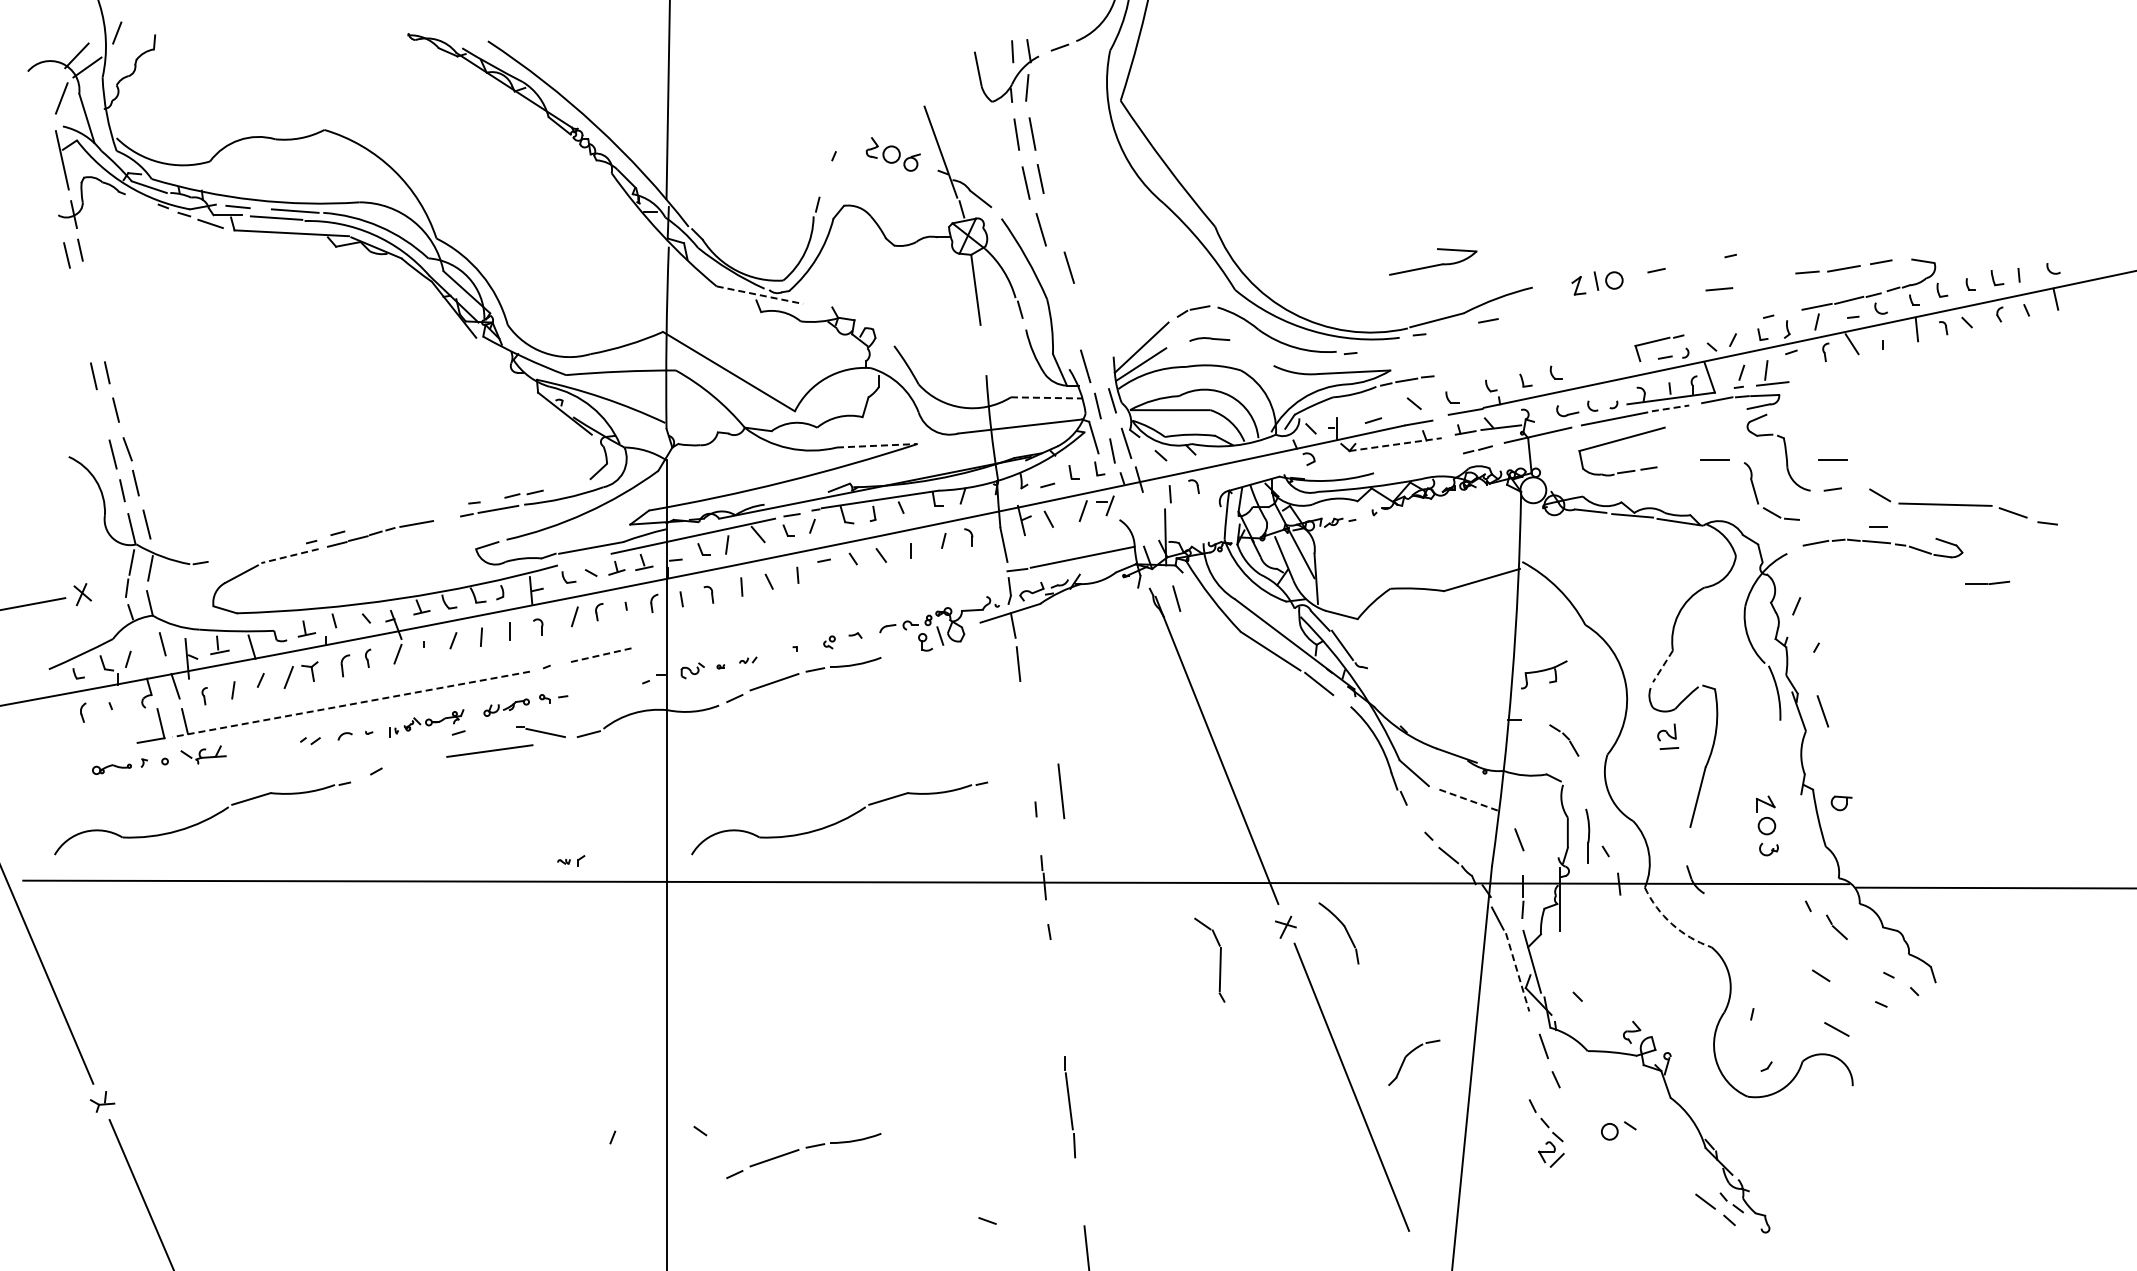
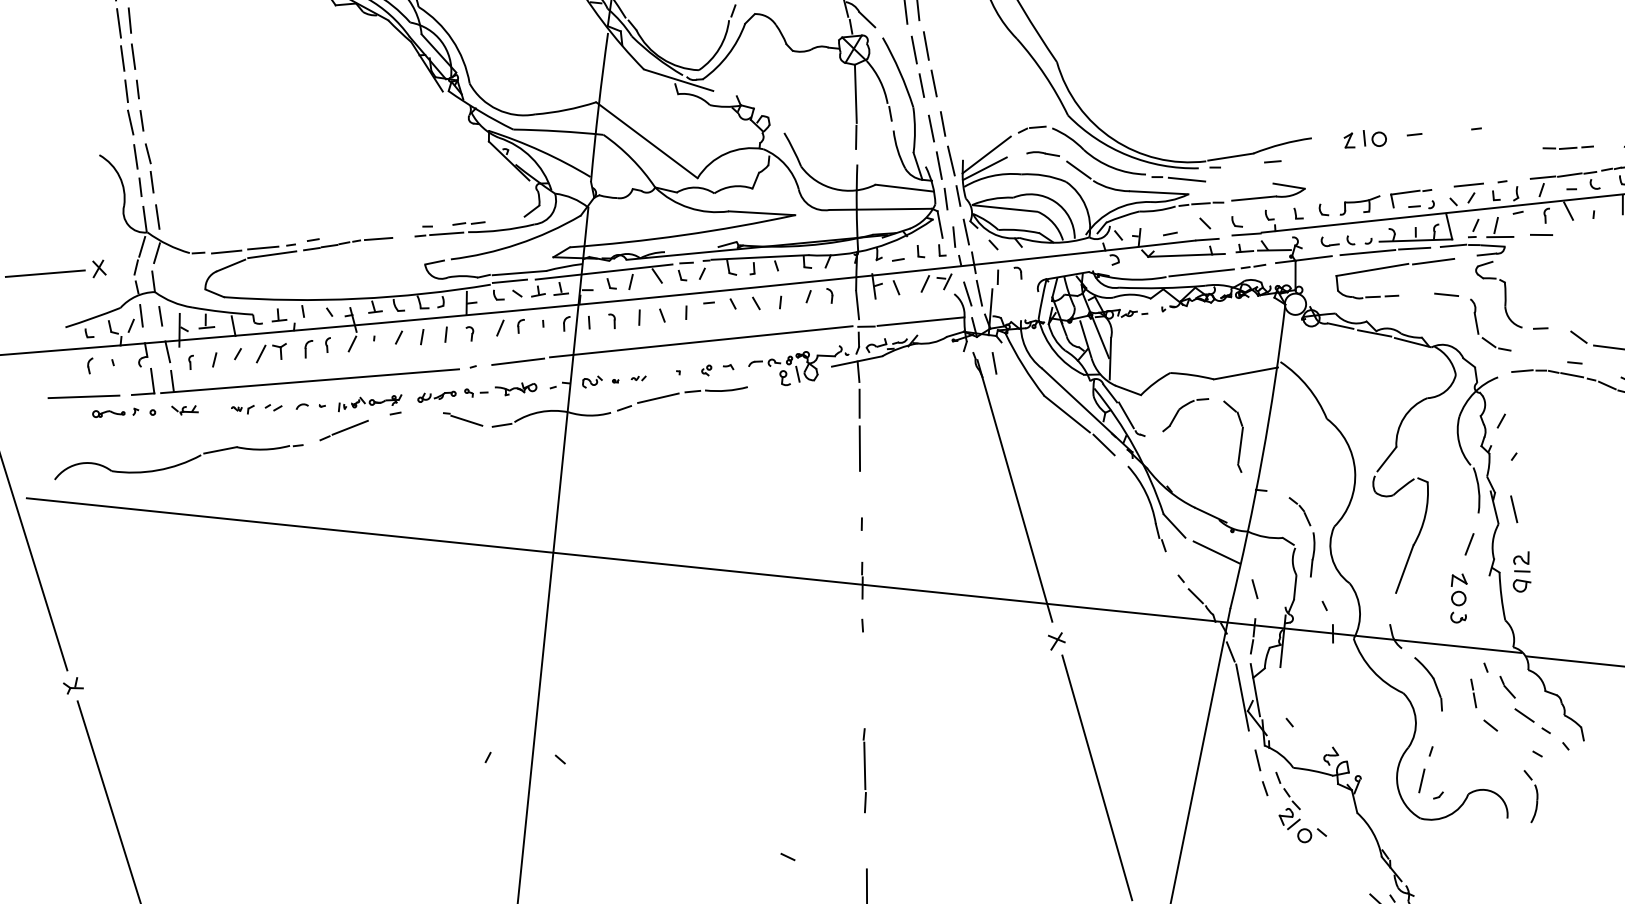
line: (1054, 223) -> (925, 46), added
part: (1433, 261) -> (1268, 193), moved
part: (1843, 267) -> (1567, 147), size x0.62
line: (1054, 271) -> (921, 85), added
line: (1719, 289) -> (1541, 235), moved
line: (89, 290) -> (130, 20), added
line: (76, 295) -> (119, 23), added
line: (760, 295) -> (679, 80), dashed -> solid
line: (1085, 315) -> (943, 123), added
line: (1071, 322) -> (931, 128), added
line: (1728, 324) -> (1469, 184), added
line: (97, 333) -> (133, 56), added
line: (84, 336) -> (122, 57), added
line: (981, 342) -> (856, 137), added
line: (1386, 352) -> (1186, 179), added
line: (1254, 354) -> (1078, 169), added
line: (1099, 359) -> (951, 161), added
line: (1046, 397) -> (904, 187), dashed -> solid
line: (1670, 408) -> (1414, 248), dashed -> solid
line: (102, 413) -> (130, 122), added
line: (1694, 421) -> (1433, 261), added
line: (1395, 444) -> (1186, 255), dashed -> solid
line: (877, 445) -> (762, 213), dashed -> solid
line: (1832, 459) -> (1542, 303), removed
line: (1415, 463) -> (1201, 272), added
line: (1149, 515) -> (979, 292), added
line: (1135, 517) -> (967, 293), added
line: (278, 548) -> (263, 247), added
line: (289, 556) -> (271, 255), dashed -> solid
line: (234, 557) -> (226, 251), added
line: (580, 558) -> (509, 280), added
line: (819, 608) -> (701, 341), added
line: (139, 645) -> (141, 315), added
line: (600, 655) -> (518, 361), dashed -> solid
line: (1662, 666) -> (1386, 459), dashed -> solid
part: (1544, 674) -> (1360, 205), moved
part: (600, 688) -> (515, 388), added
line: (351, 704) -> (310, 381), dashed -> solid
part: (1668, 736) -> (1522, 561), moved
line: (489, 750) -> (83, 396), moved
part: (203, 754) -> (184, 409), size x0.71
line: (405, 755) -> (350, 427), added
line: (1772, 759) -> (1468, 544), added
line: (1061, 791) -> (859, 448), moved
line: (1469, 800) -> (1217, 552), dashed -> solid
part: (839, 818) -> (700, 515), removed
part: (1587, 835) -> (1312, 554), moved
part: (571, 860) -> (242, 408), moved
arc: (1672, 924) -> (1373, 671), dashed -> solid
part: (1345, 930) -> (1434, 682), moved
line: (1796, 938) -> (1473, 693), added
part: (1219, 959) -> (1240, 436), moved
line: (1517, 972) -> (1242, 697), dashed -> solid
line: (1836, 1029) -> (1524, 715), moved
line: (1744, 1051) -> (1421, 781), added
part: (1408, 1055) -> (1181, 408), moved
part: (1885, 1056) -> (1536, 797), added
part: (1546, 1133) -> (1287, 801), moved
part: (799, 1150) -> (639, 783), removed

